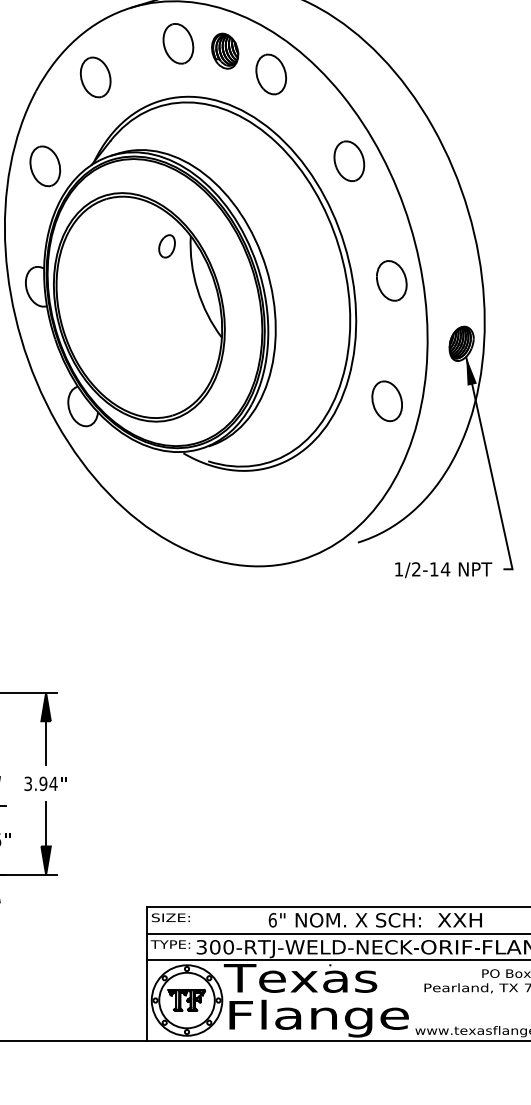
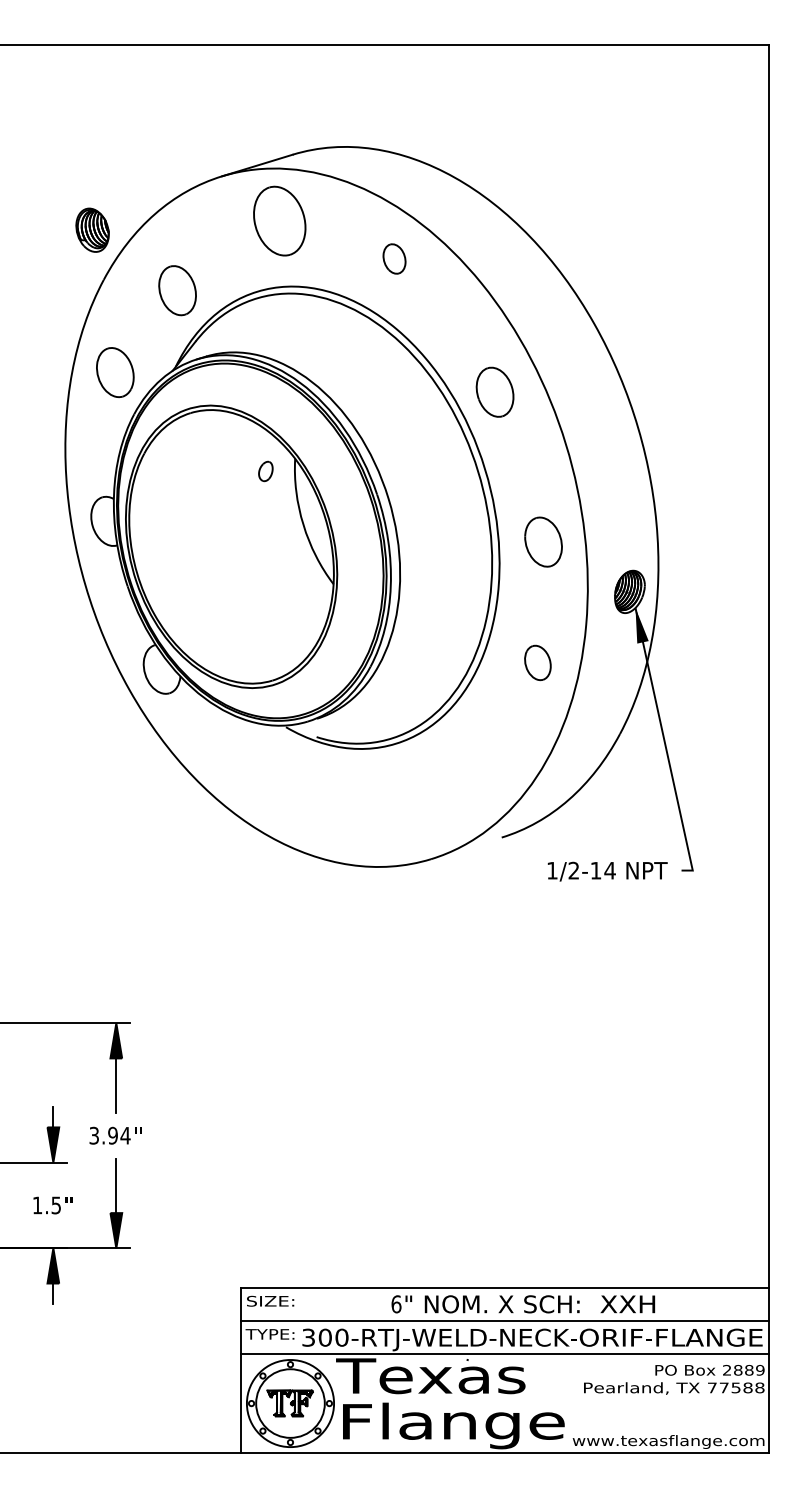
part: (178, 43) -> (279, 220), size x1.4
part: (225, 50) -> (92, 229), moved
part: (271, 74) -> (394, 258), size x0.6
part: (95, 77) -> (177, 290), moved
part: (348, 160) -> (494, 391), moved
part: (166, 246) -> (265, 471), size x0.7
part: (391, 280) -> (543, 541), moved
part: (386, 400) -> (537, 662), size x0.7

